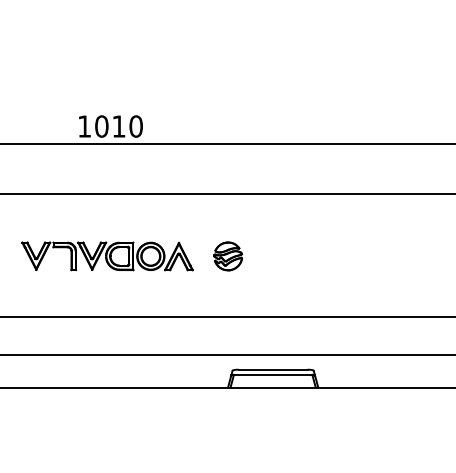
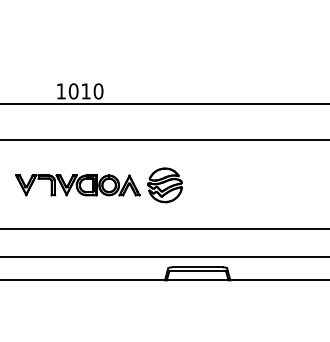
part: (227, 256) -> (164, 185), size x1.67

